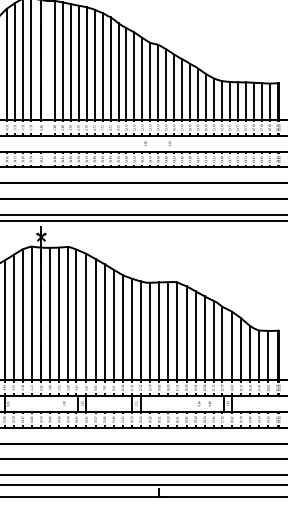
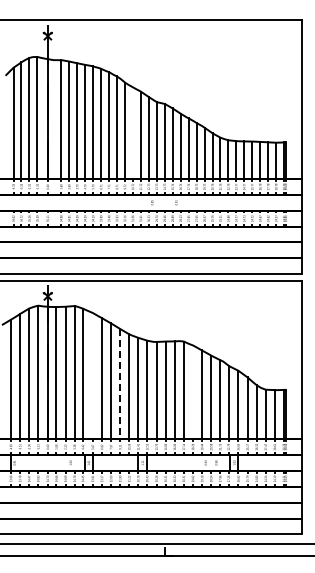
line: (126, 74) -> (132, 133), removed
line: (86, 317) -> (92, 376), removed
line: (114, 325) -> (120, 384), solid -> dashed
line: (186, 333) -> (192, 392), removed

